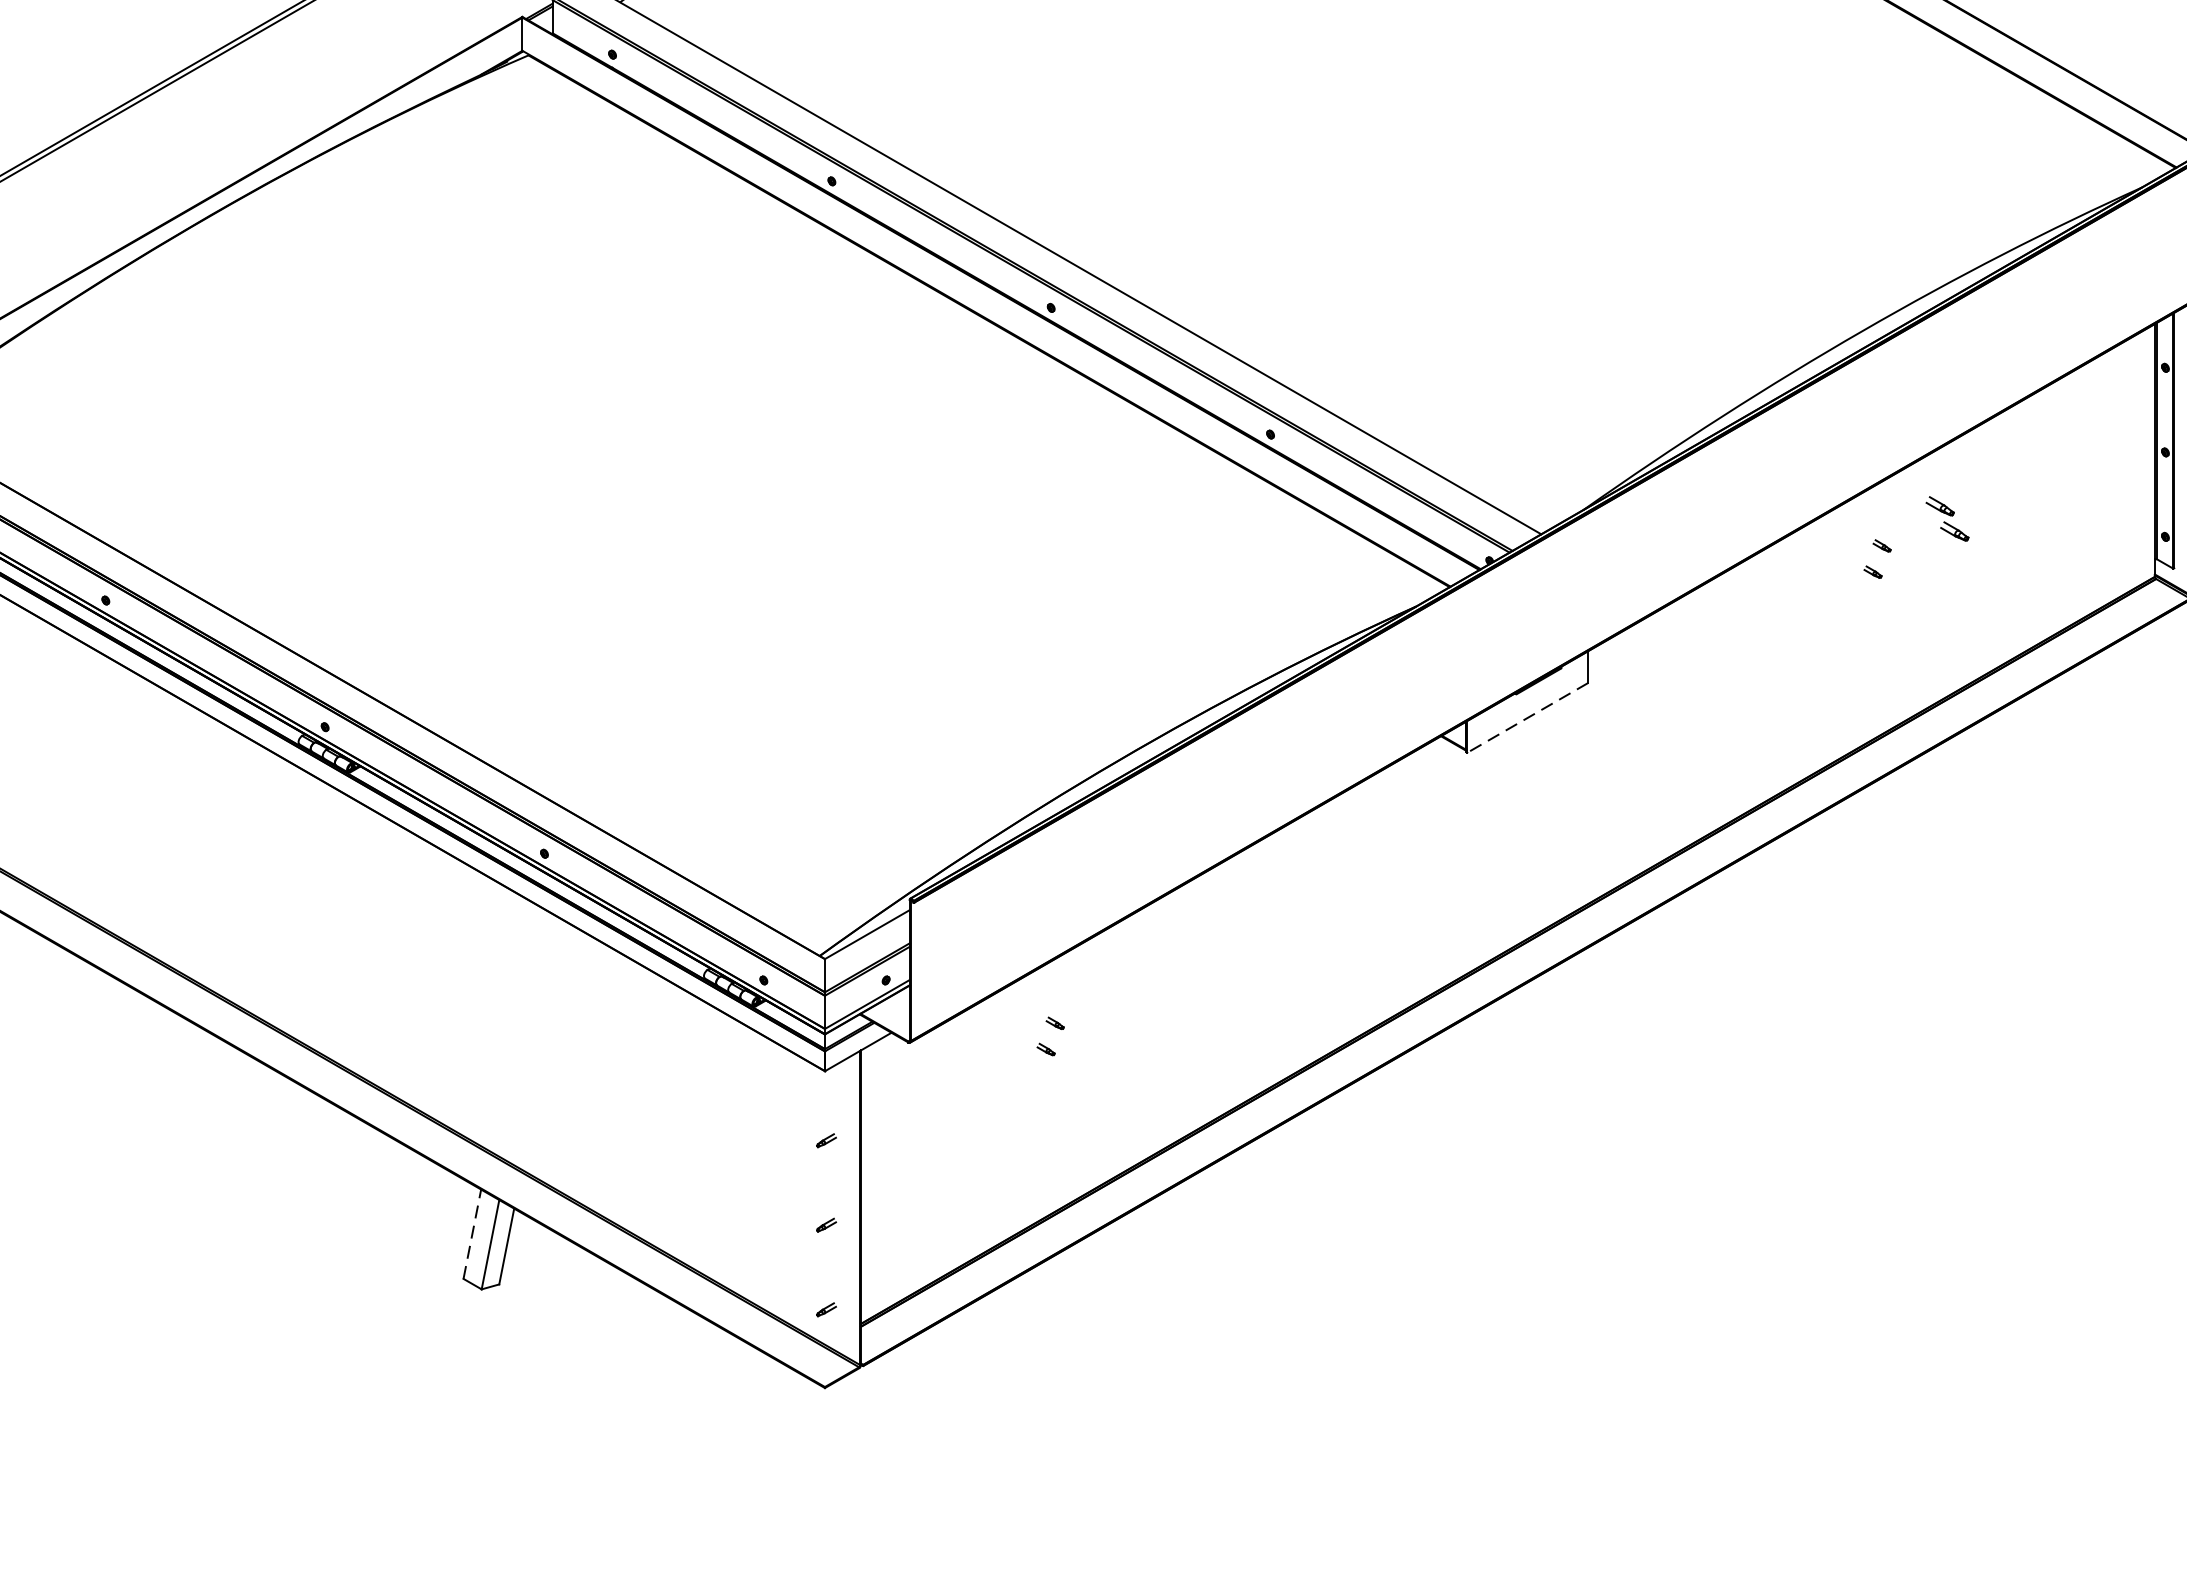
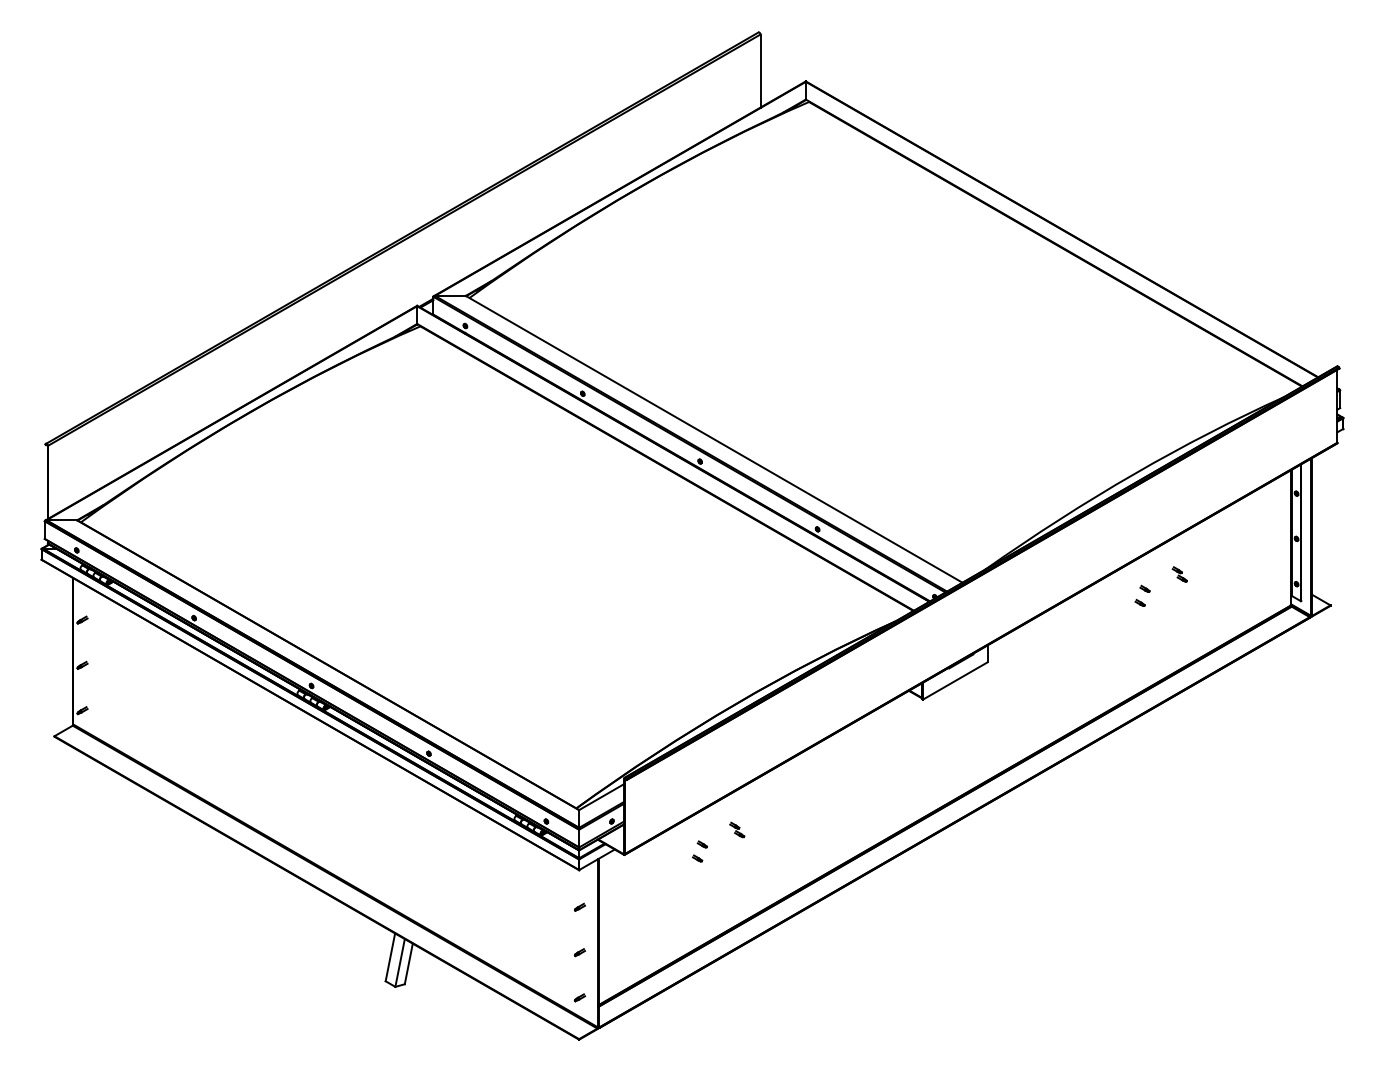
part: (1946, 518) -> (1179, 574), size x0.62
line: (1526, 718) -> (954, 681), dashed -> solid
part: (1120, 995) -> (737, 829), added
line: (472, 1232) -> (390, 956), dashed -> solid

